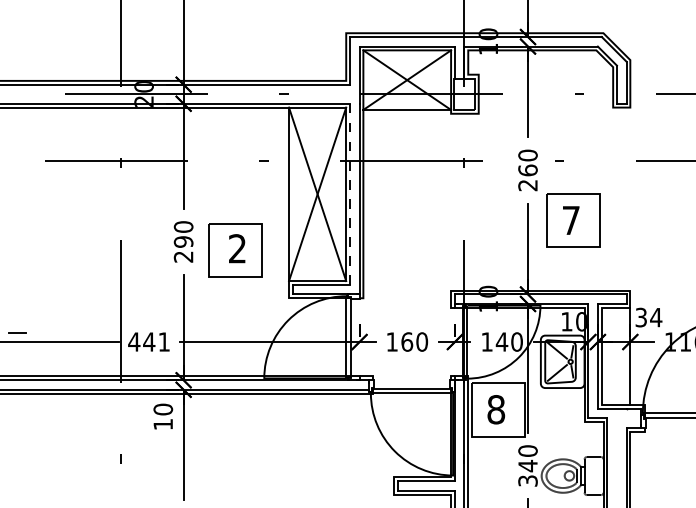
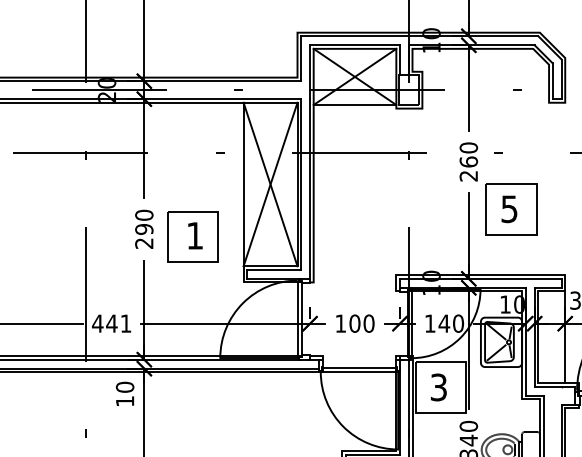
line: (350, 194) -> (301, 184), dashed -> solid
text: (570, 220) -> (508, 209), 7 -> 5
text: (237, 248) -> (195, 235), 2 -> 1
text: (407, 341) -> (355, 323), 160 -> 100
text: (496, 409) -> (439, 387), 8 -> 3

